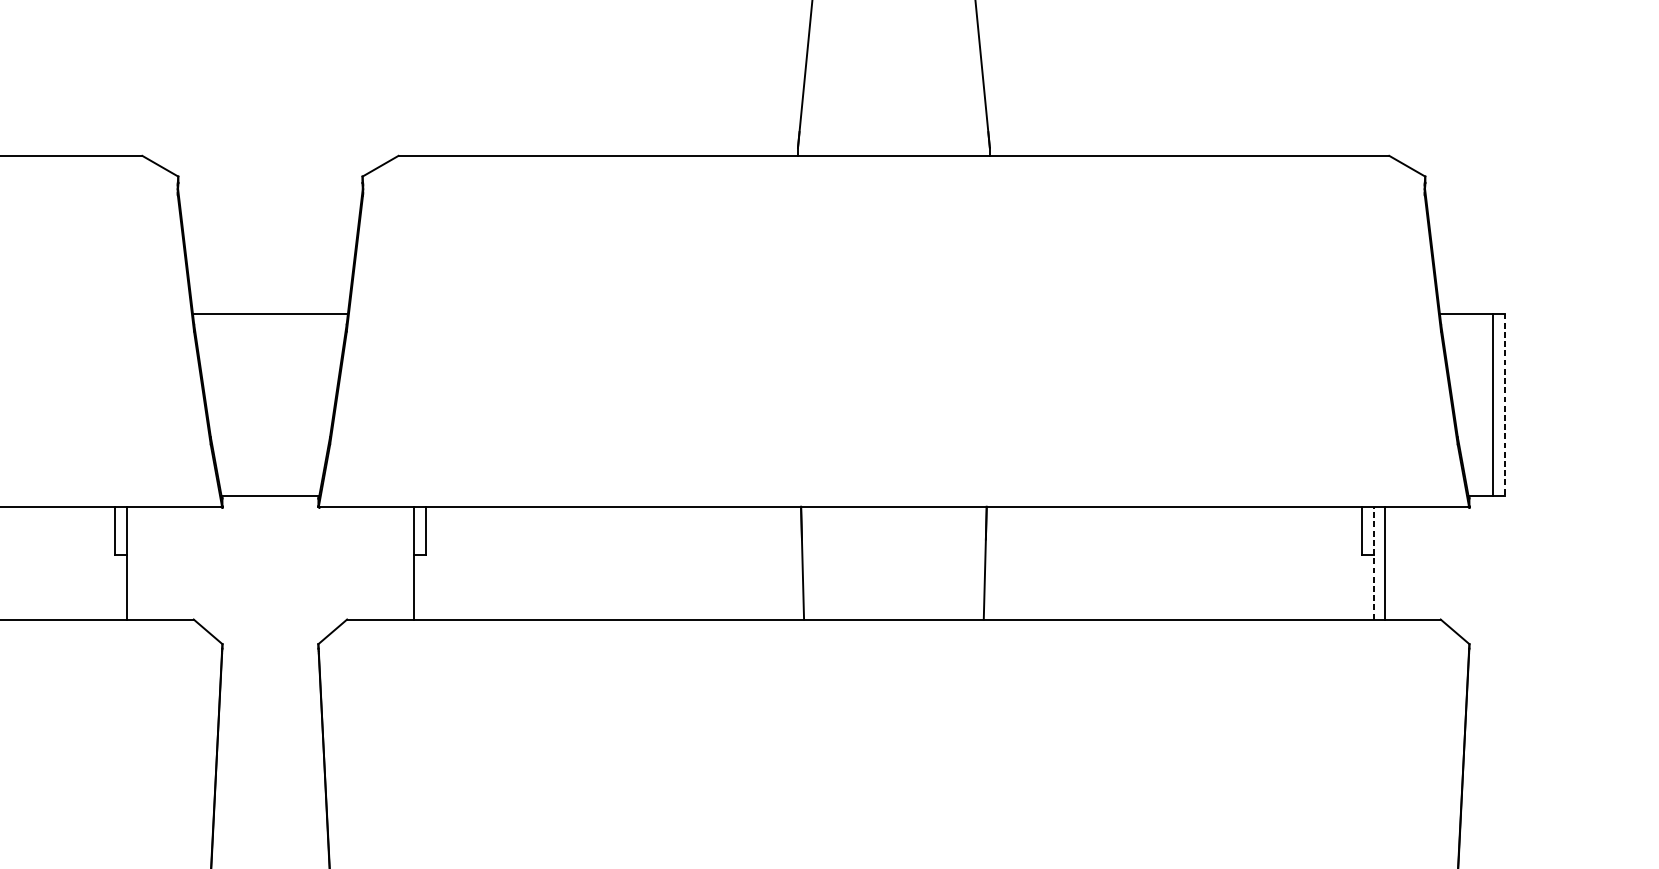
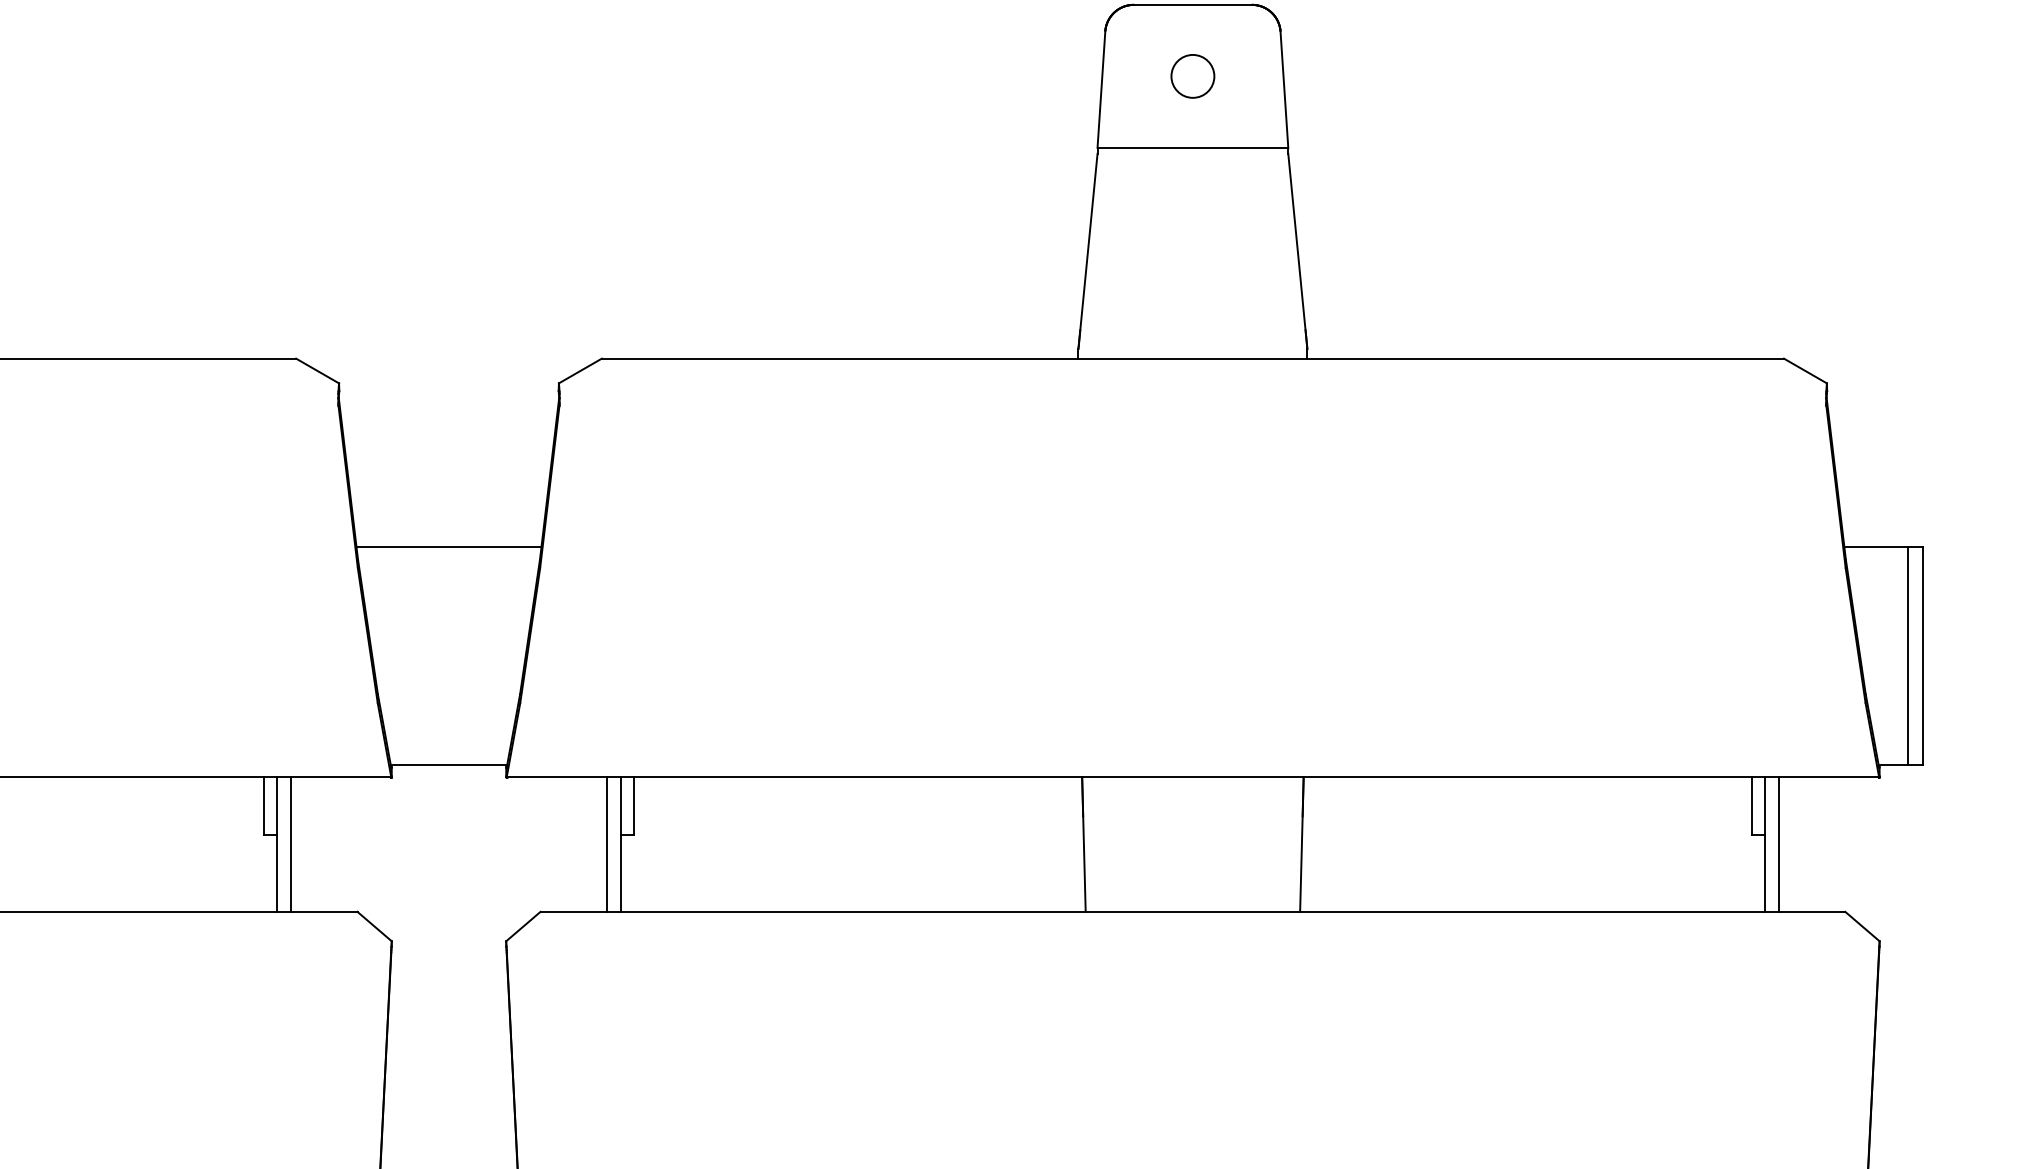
line: (1505, 405) -> (1922, 656), dashed -> solid
line: (137, 563) -> (290, 844), added
line: (403, 563) -> (607, 844), added
line: (1373, 563) -> (1765, 844), dashed -> solid

